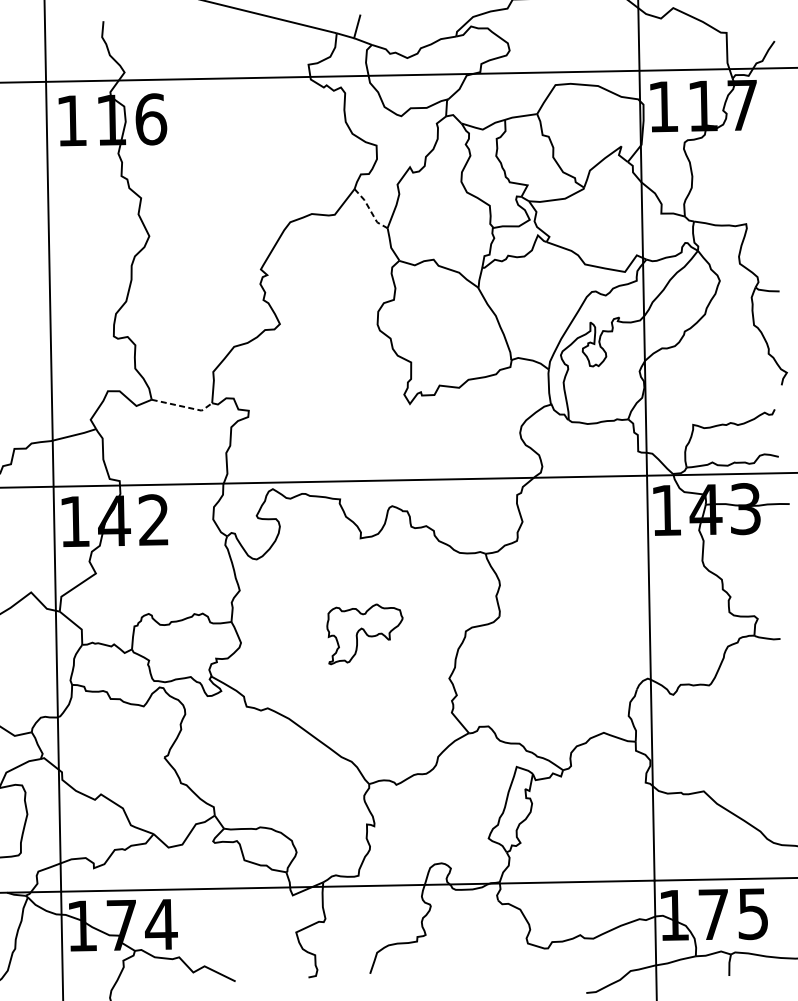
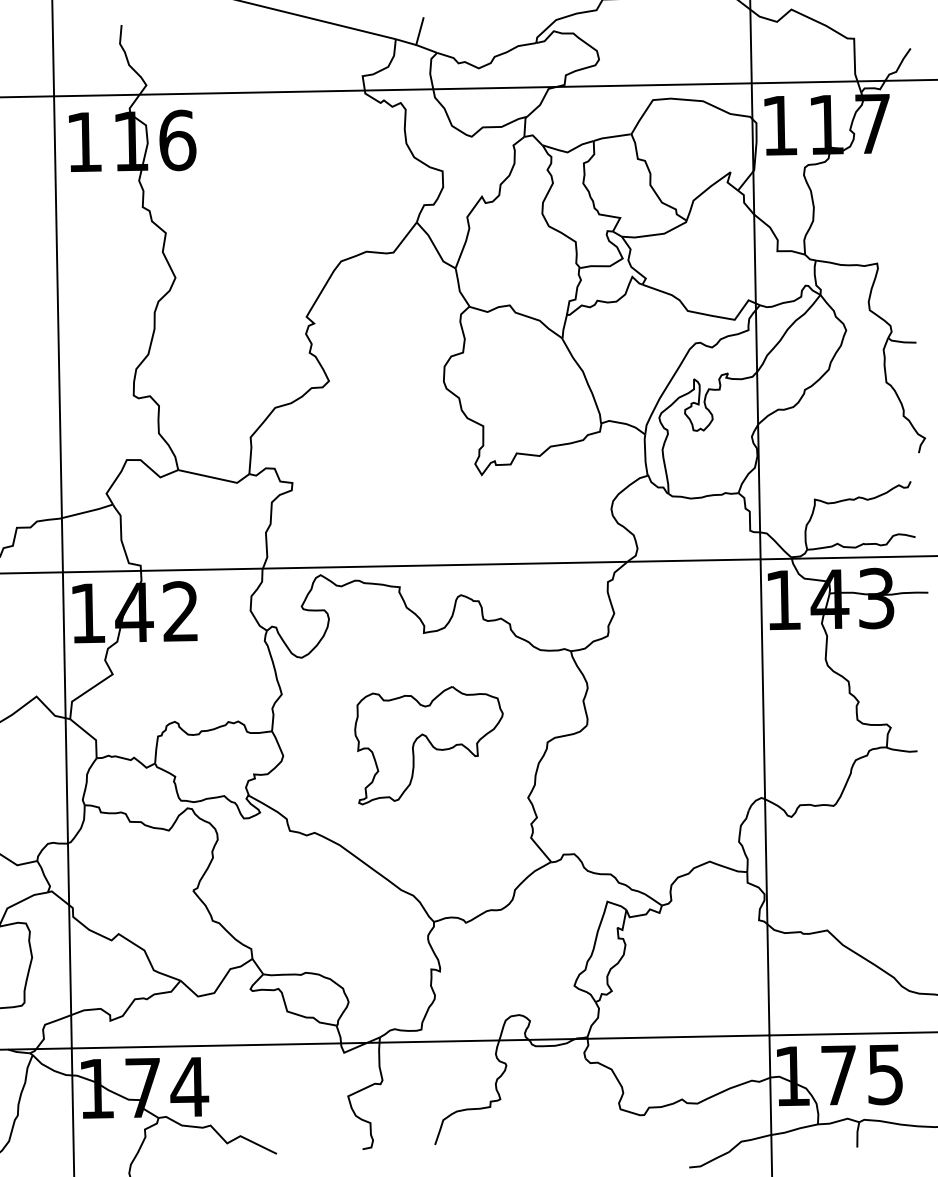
line: (370, 210) -> (435, 247), dashed -> solid
line: (183, 406) -> (215, 478), dashed -> solid
part: (364, 634) -> (428, 745), size x1.67

